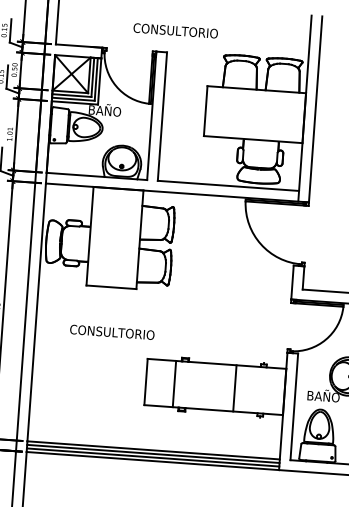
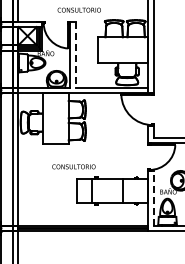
line: (161, 118) -> (75, 55), solid -> dashed
text: (111, 331) -> (73, 166), moved
line: (293, 405) -> (153, 197), solid -> dashed

